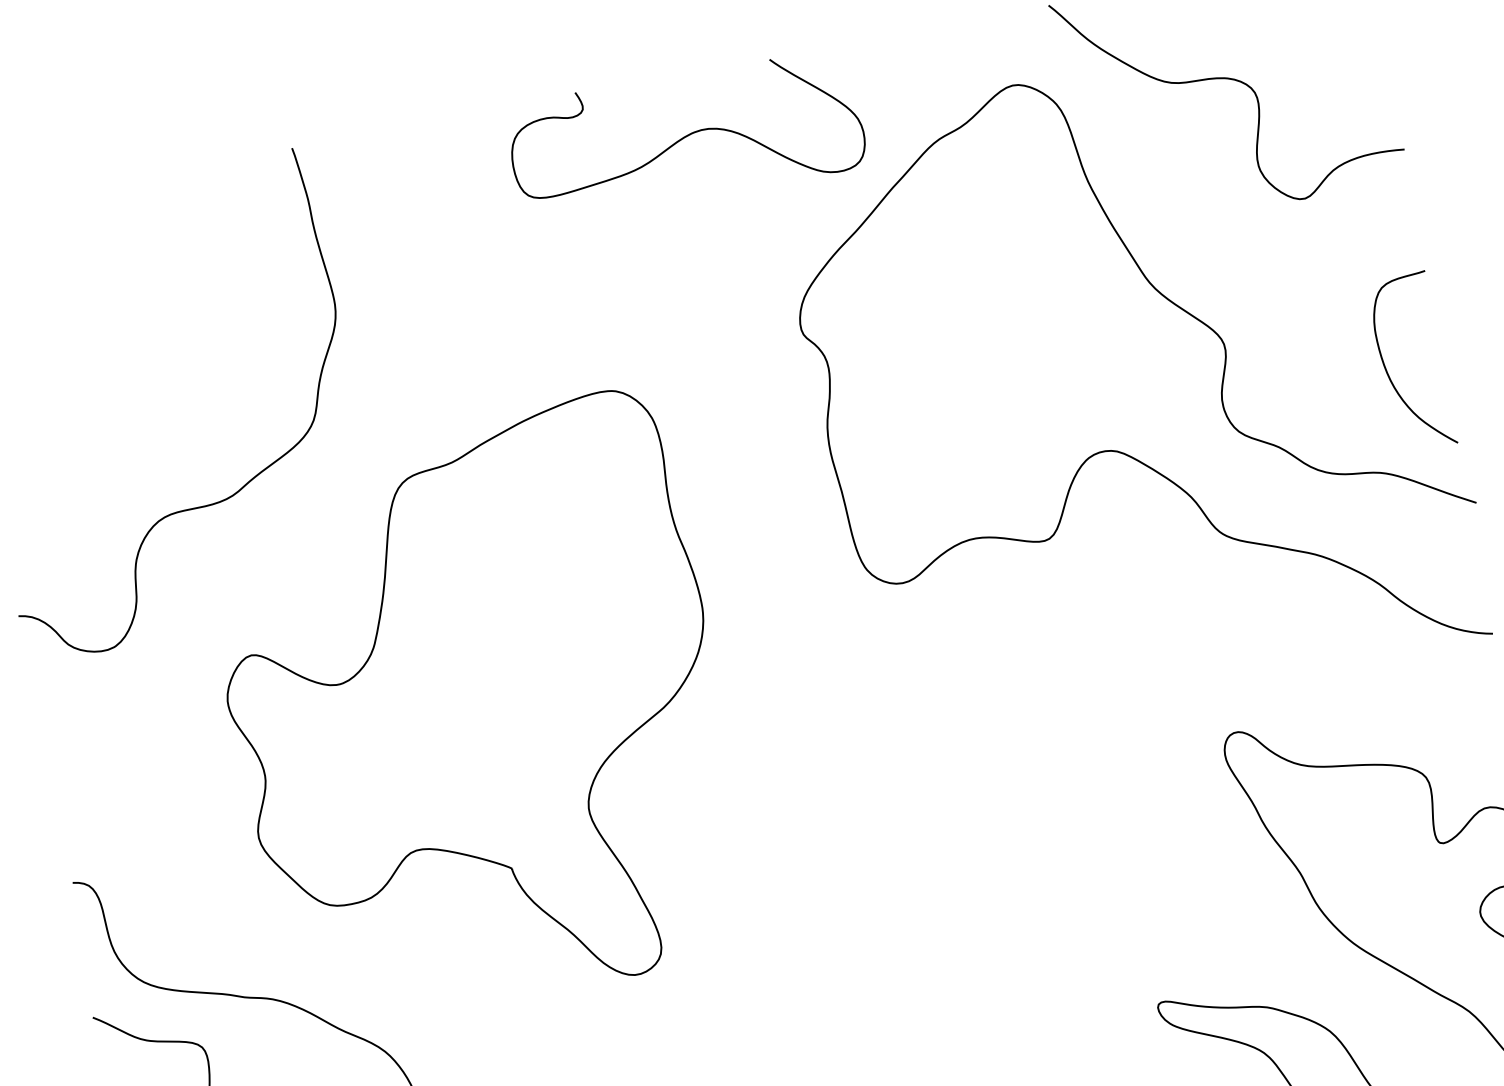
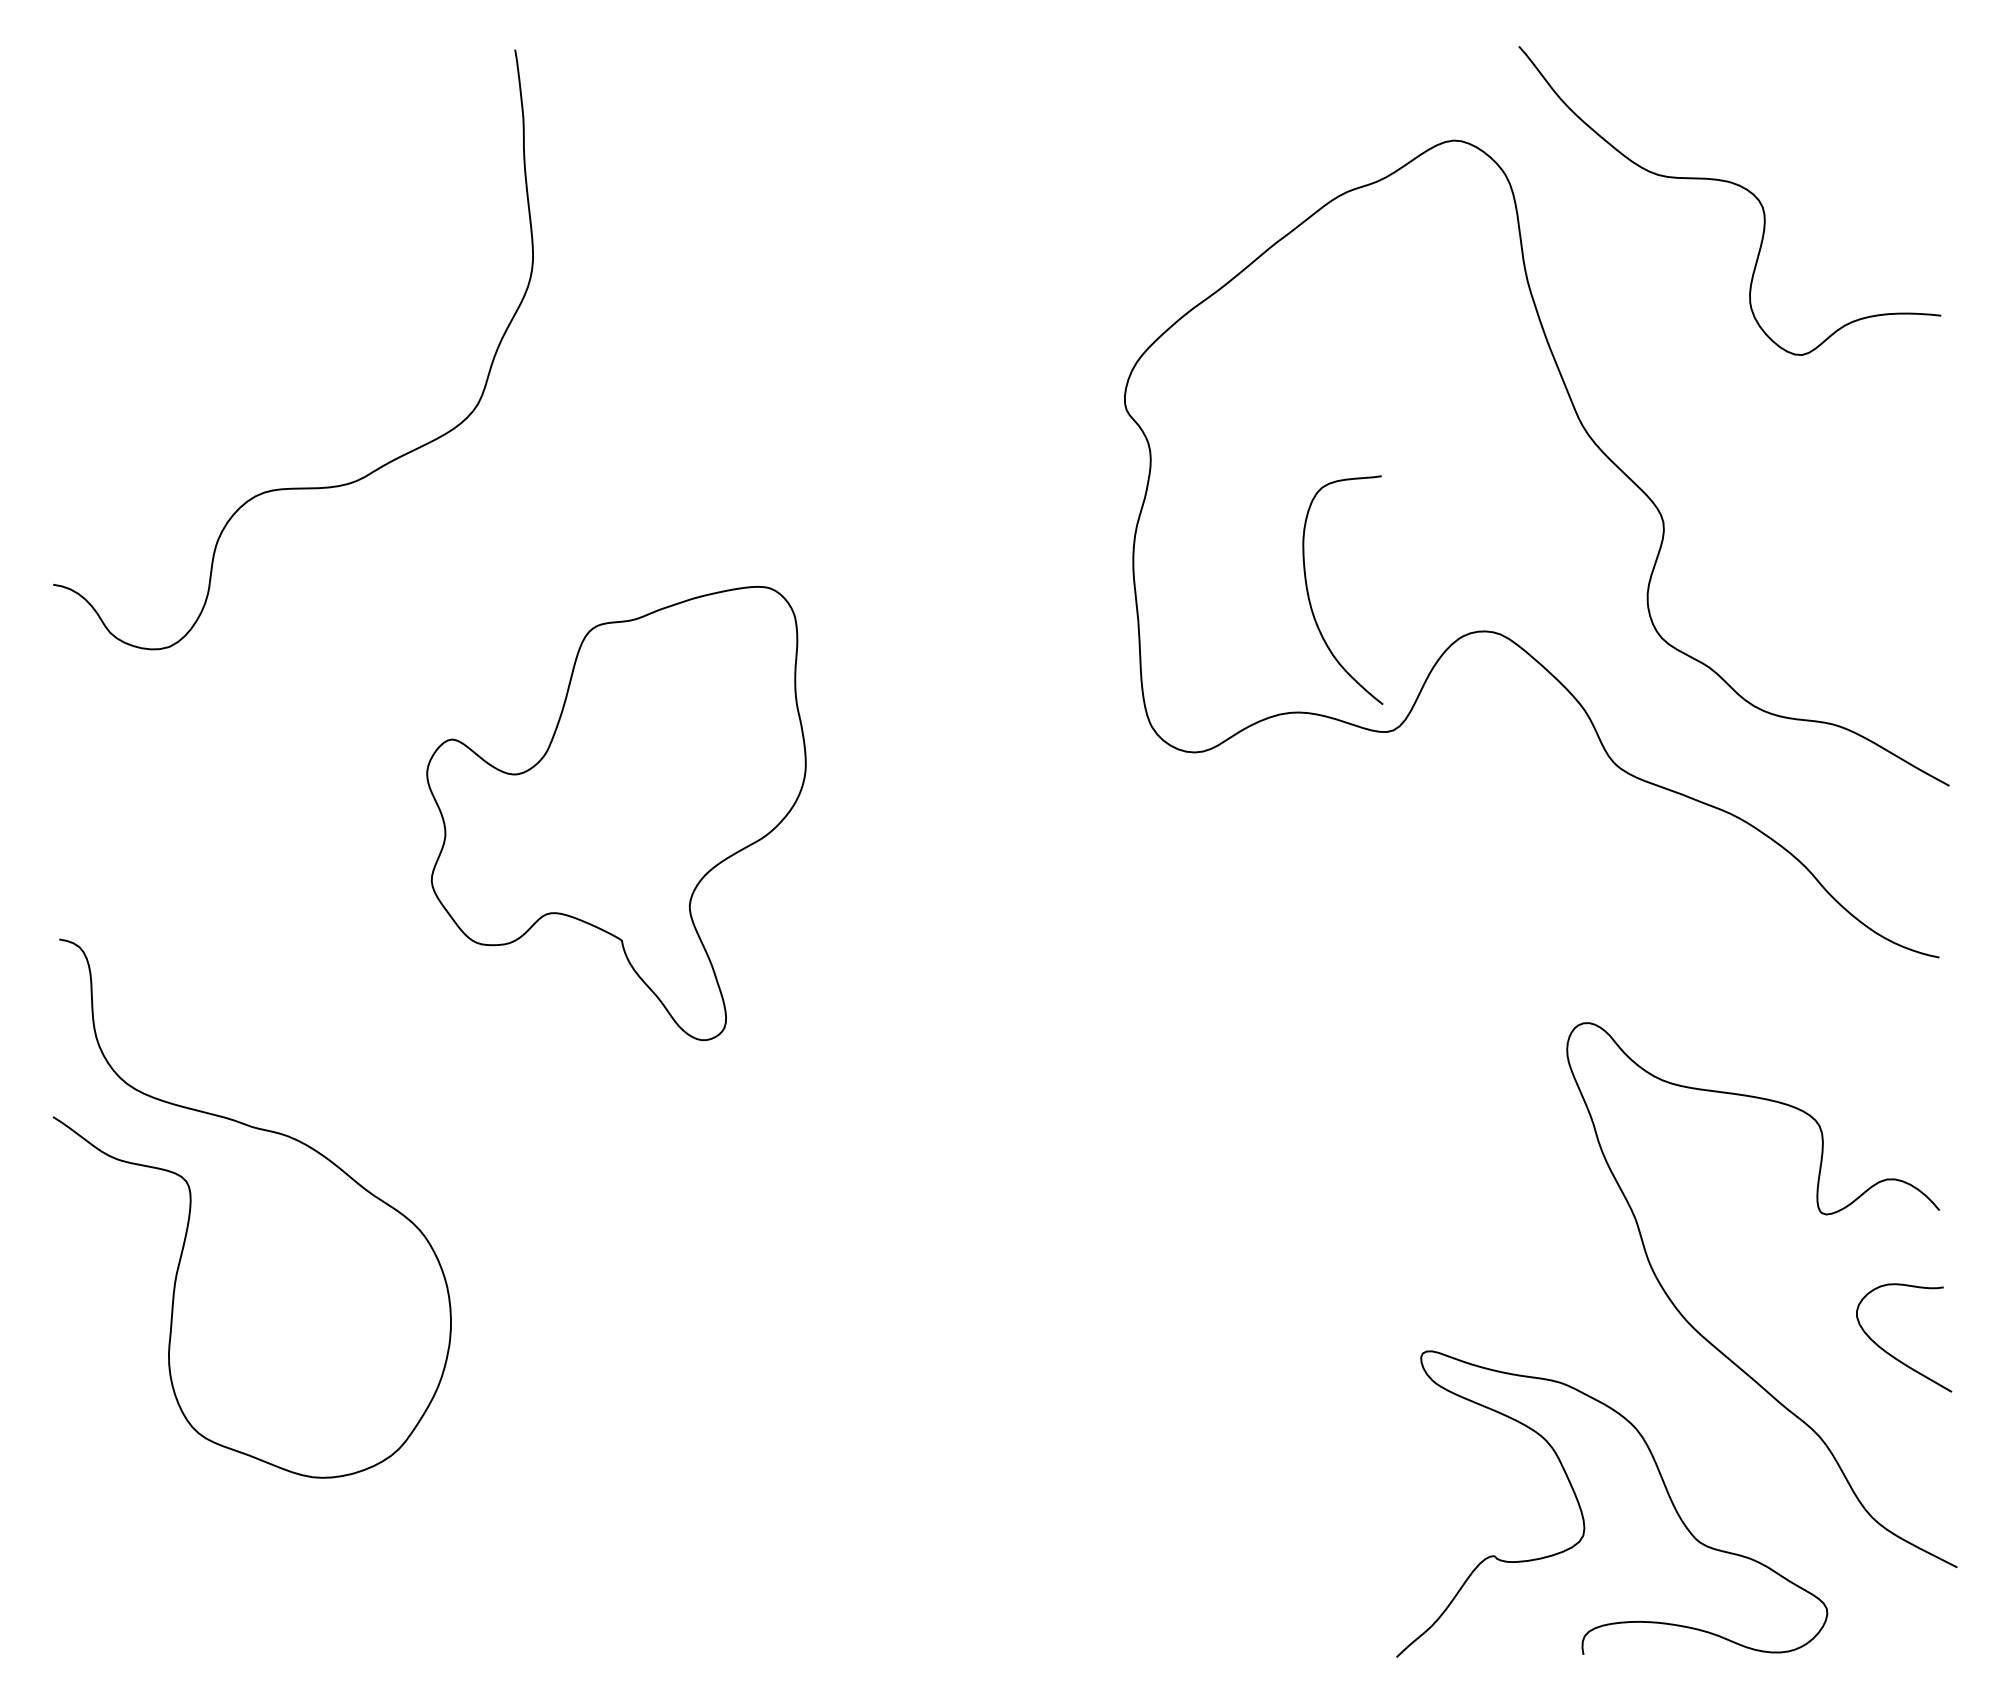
curve: (685, 135) -> (1022, 127), removed
curve: (1387, 370) -> (1309, 595), moved
part: (475, 709) -> (616, 813), size x0.6

